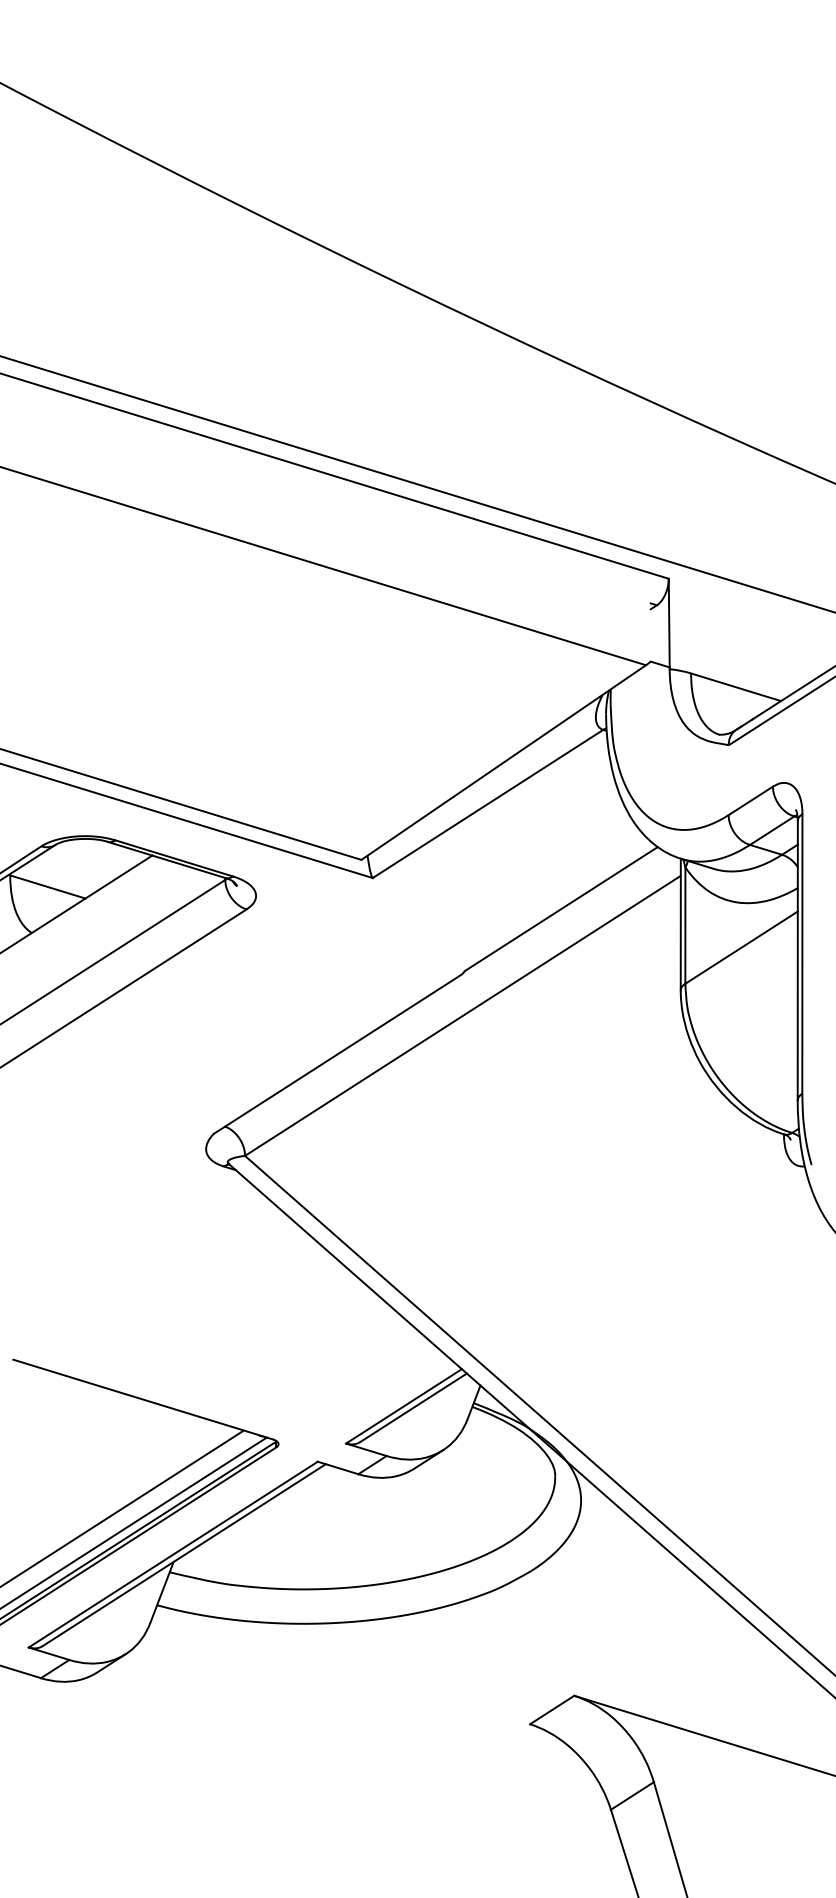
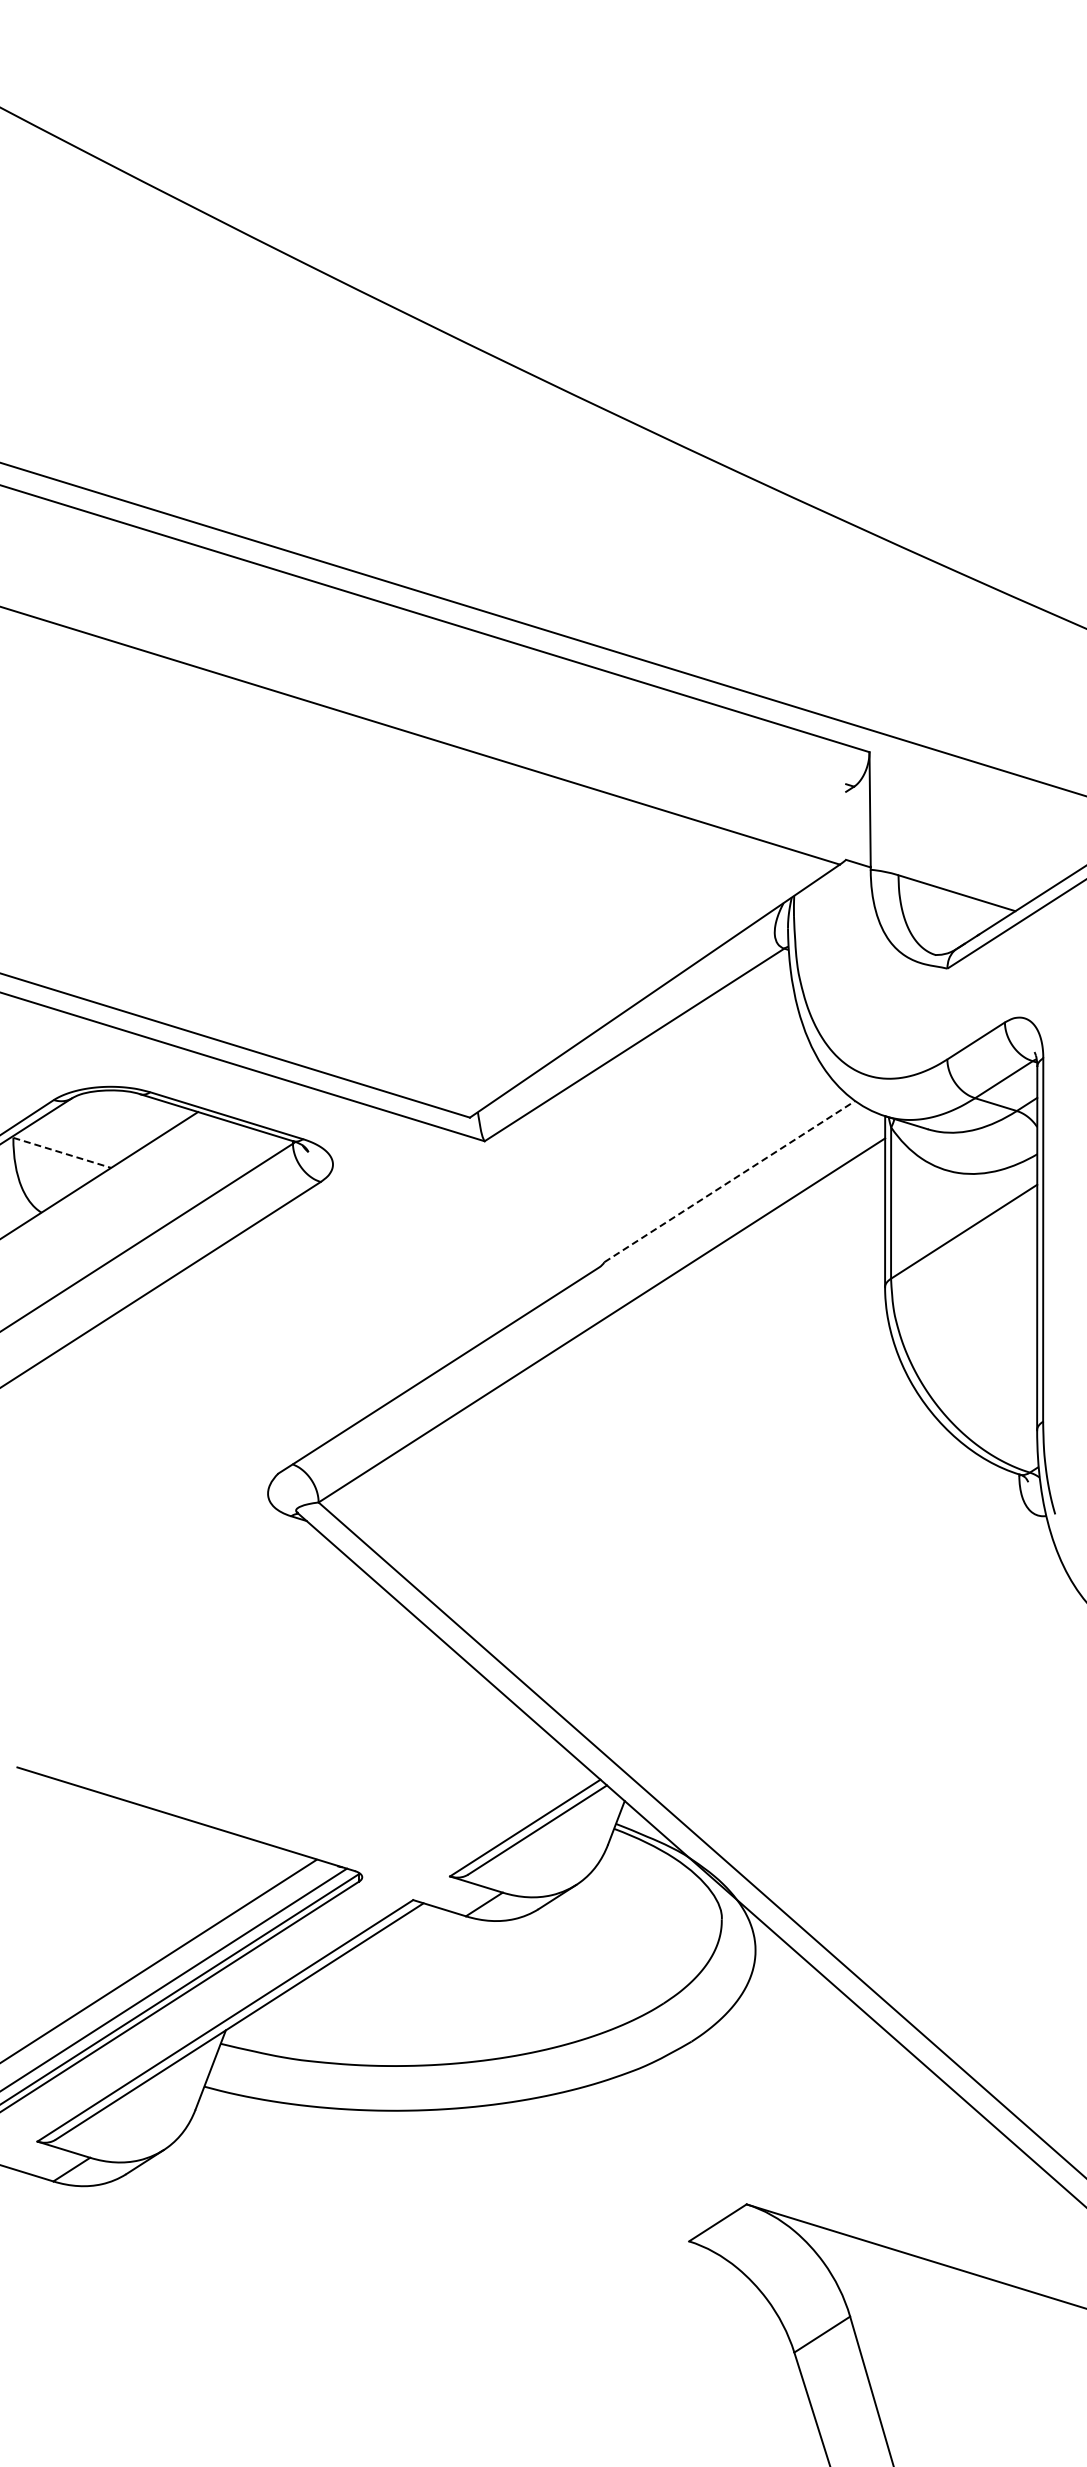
line: (48, 887) -> (62, 1153), solid -> dashed
line: (561, 909) -> (730, 1181), solid -> dashed

